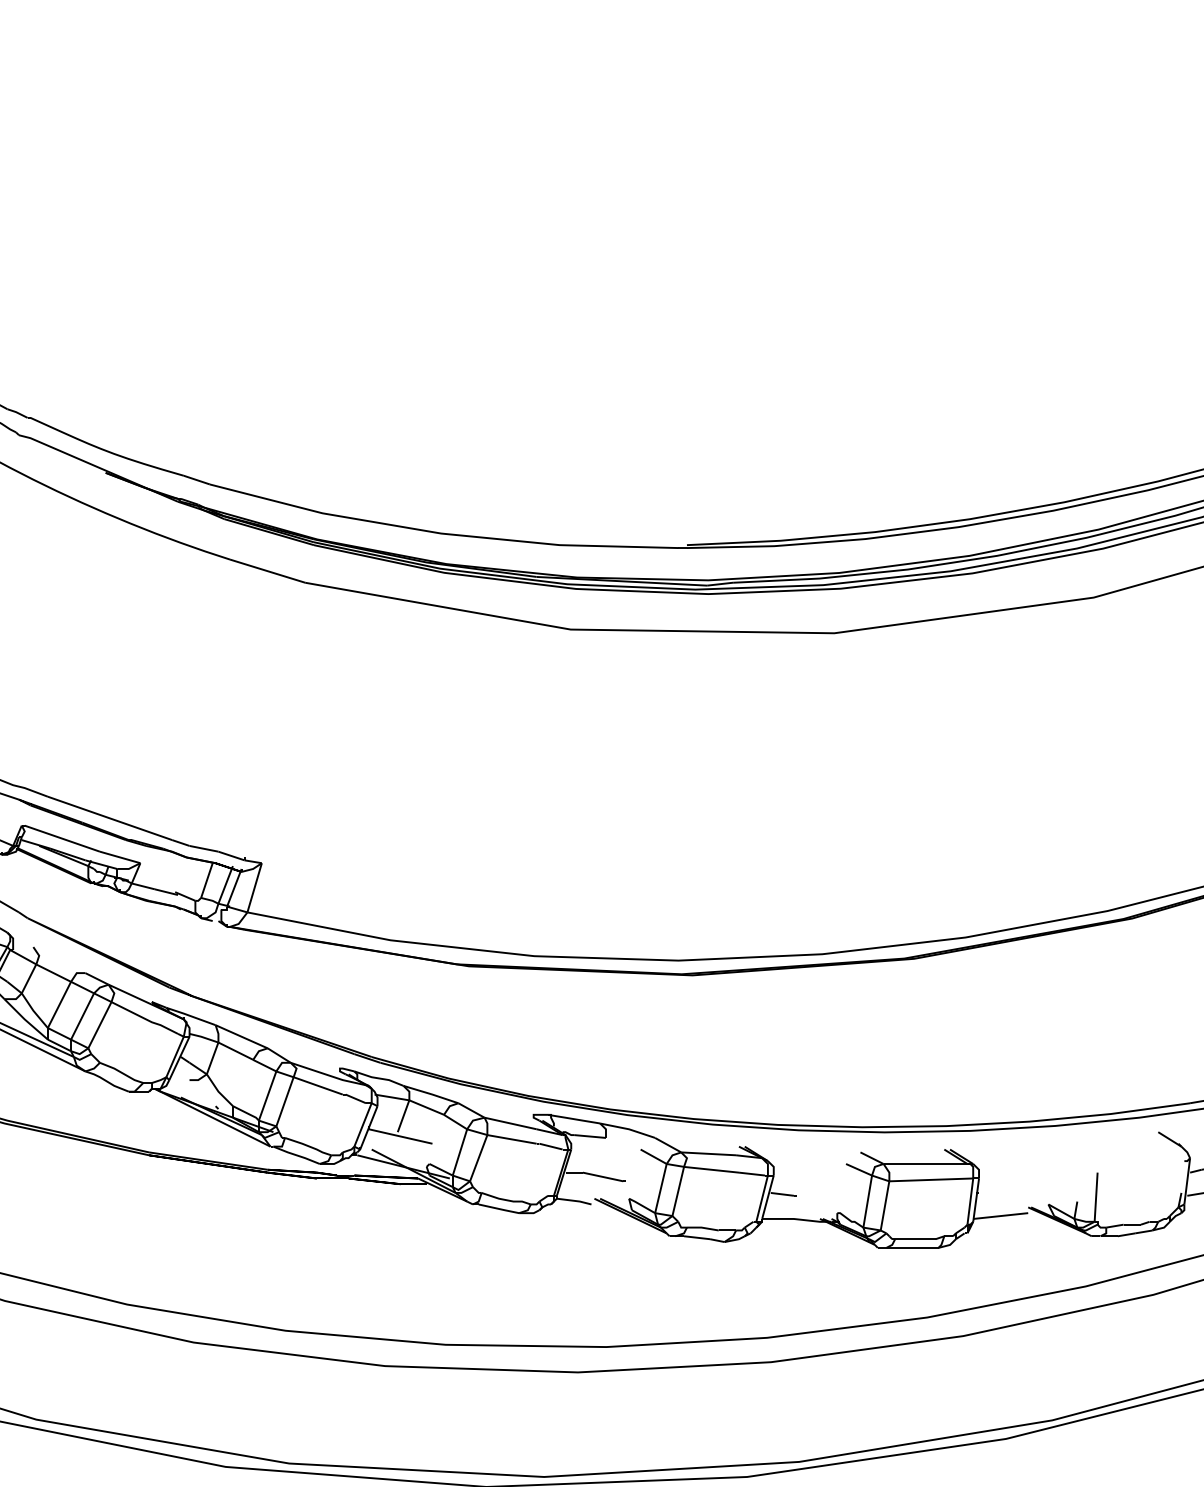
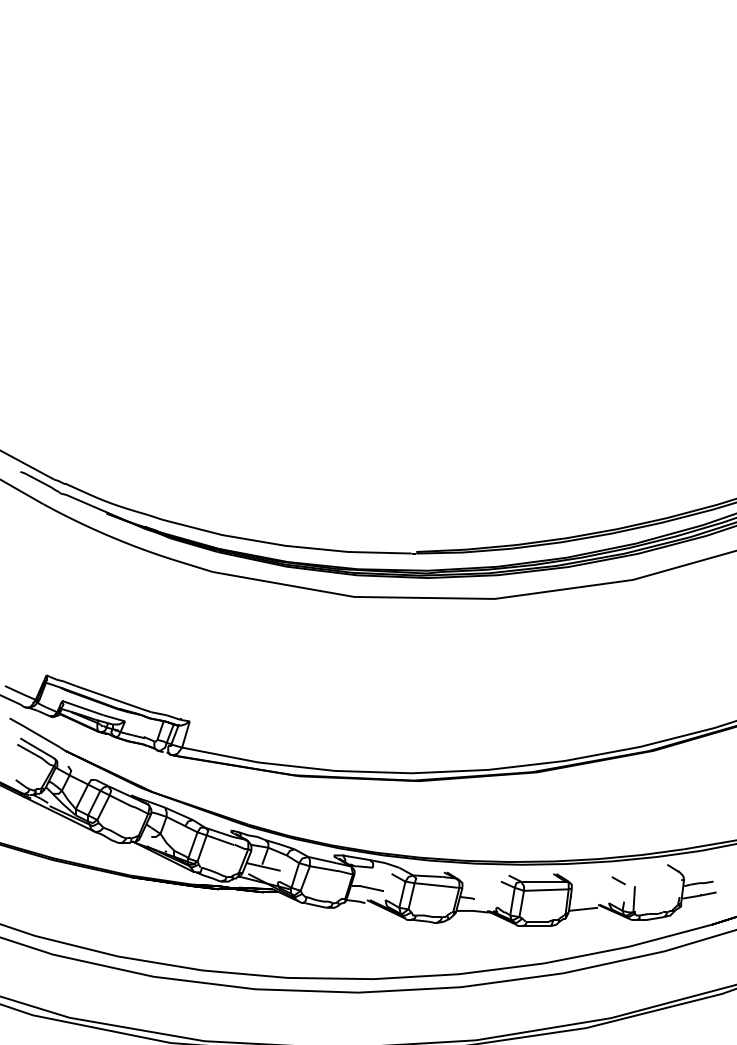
line: (1066, 1161) -> (618, 880), added

